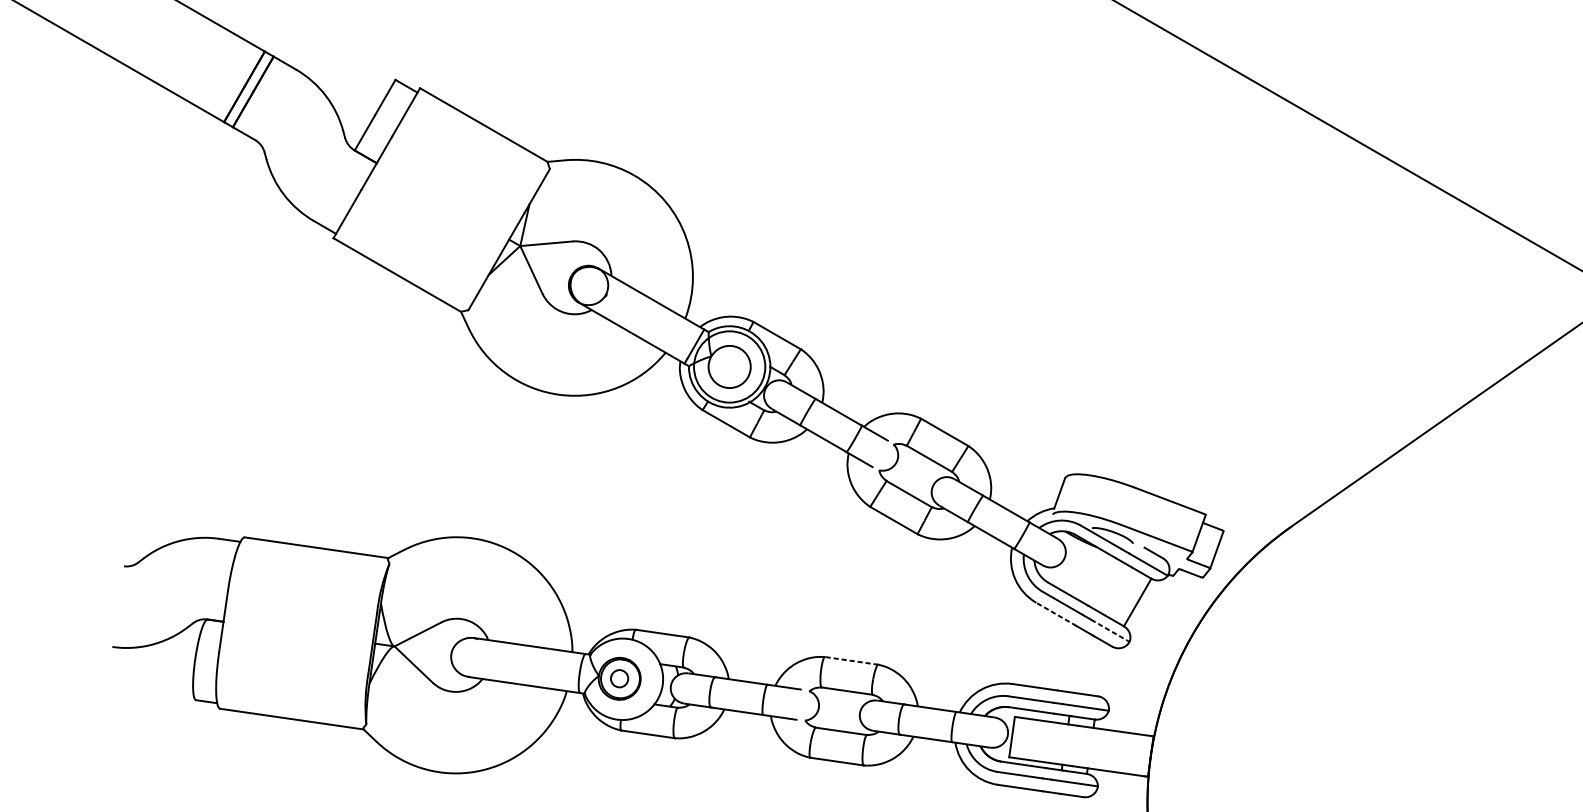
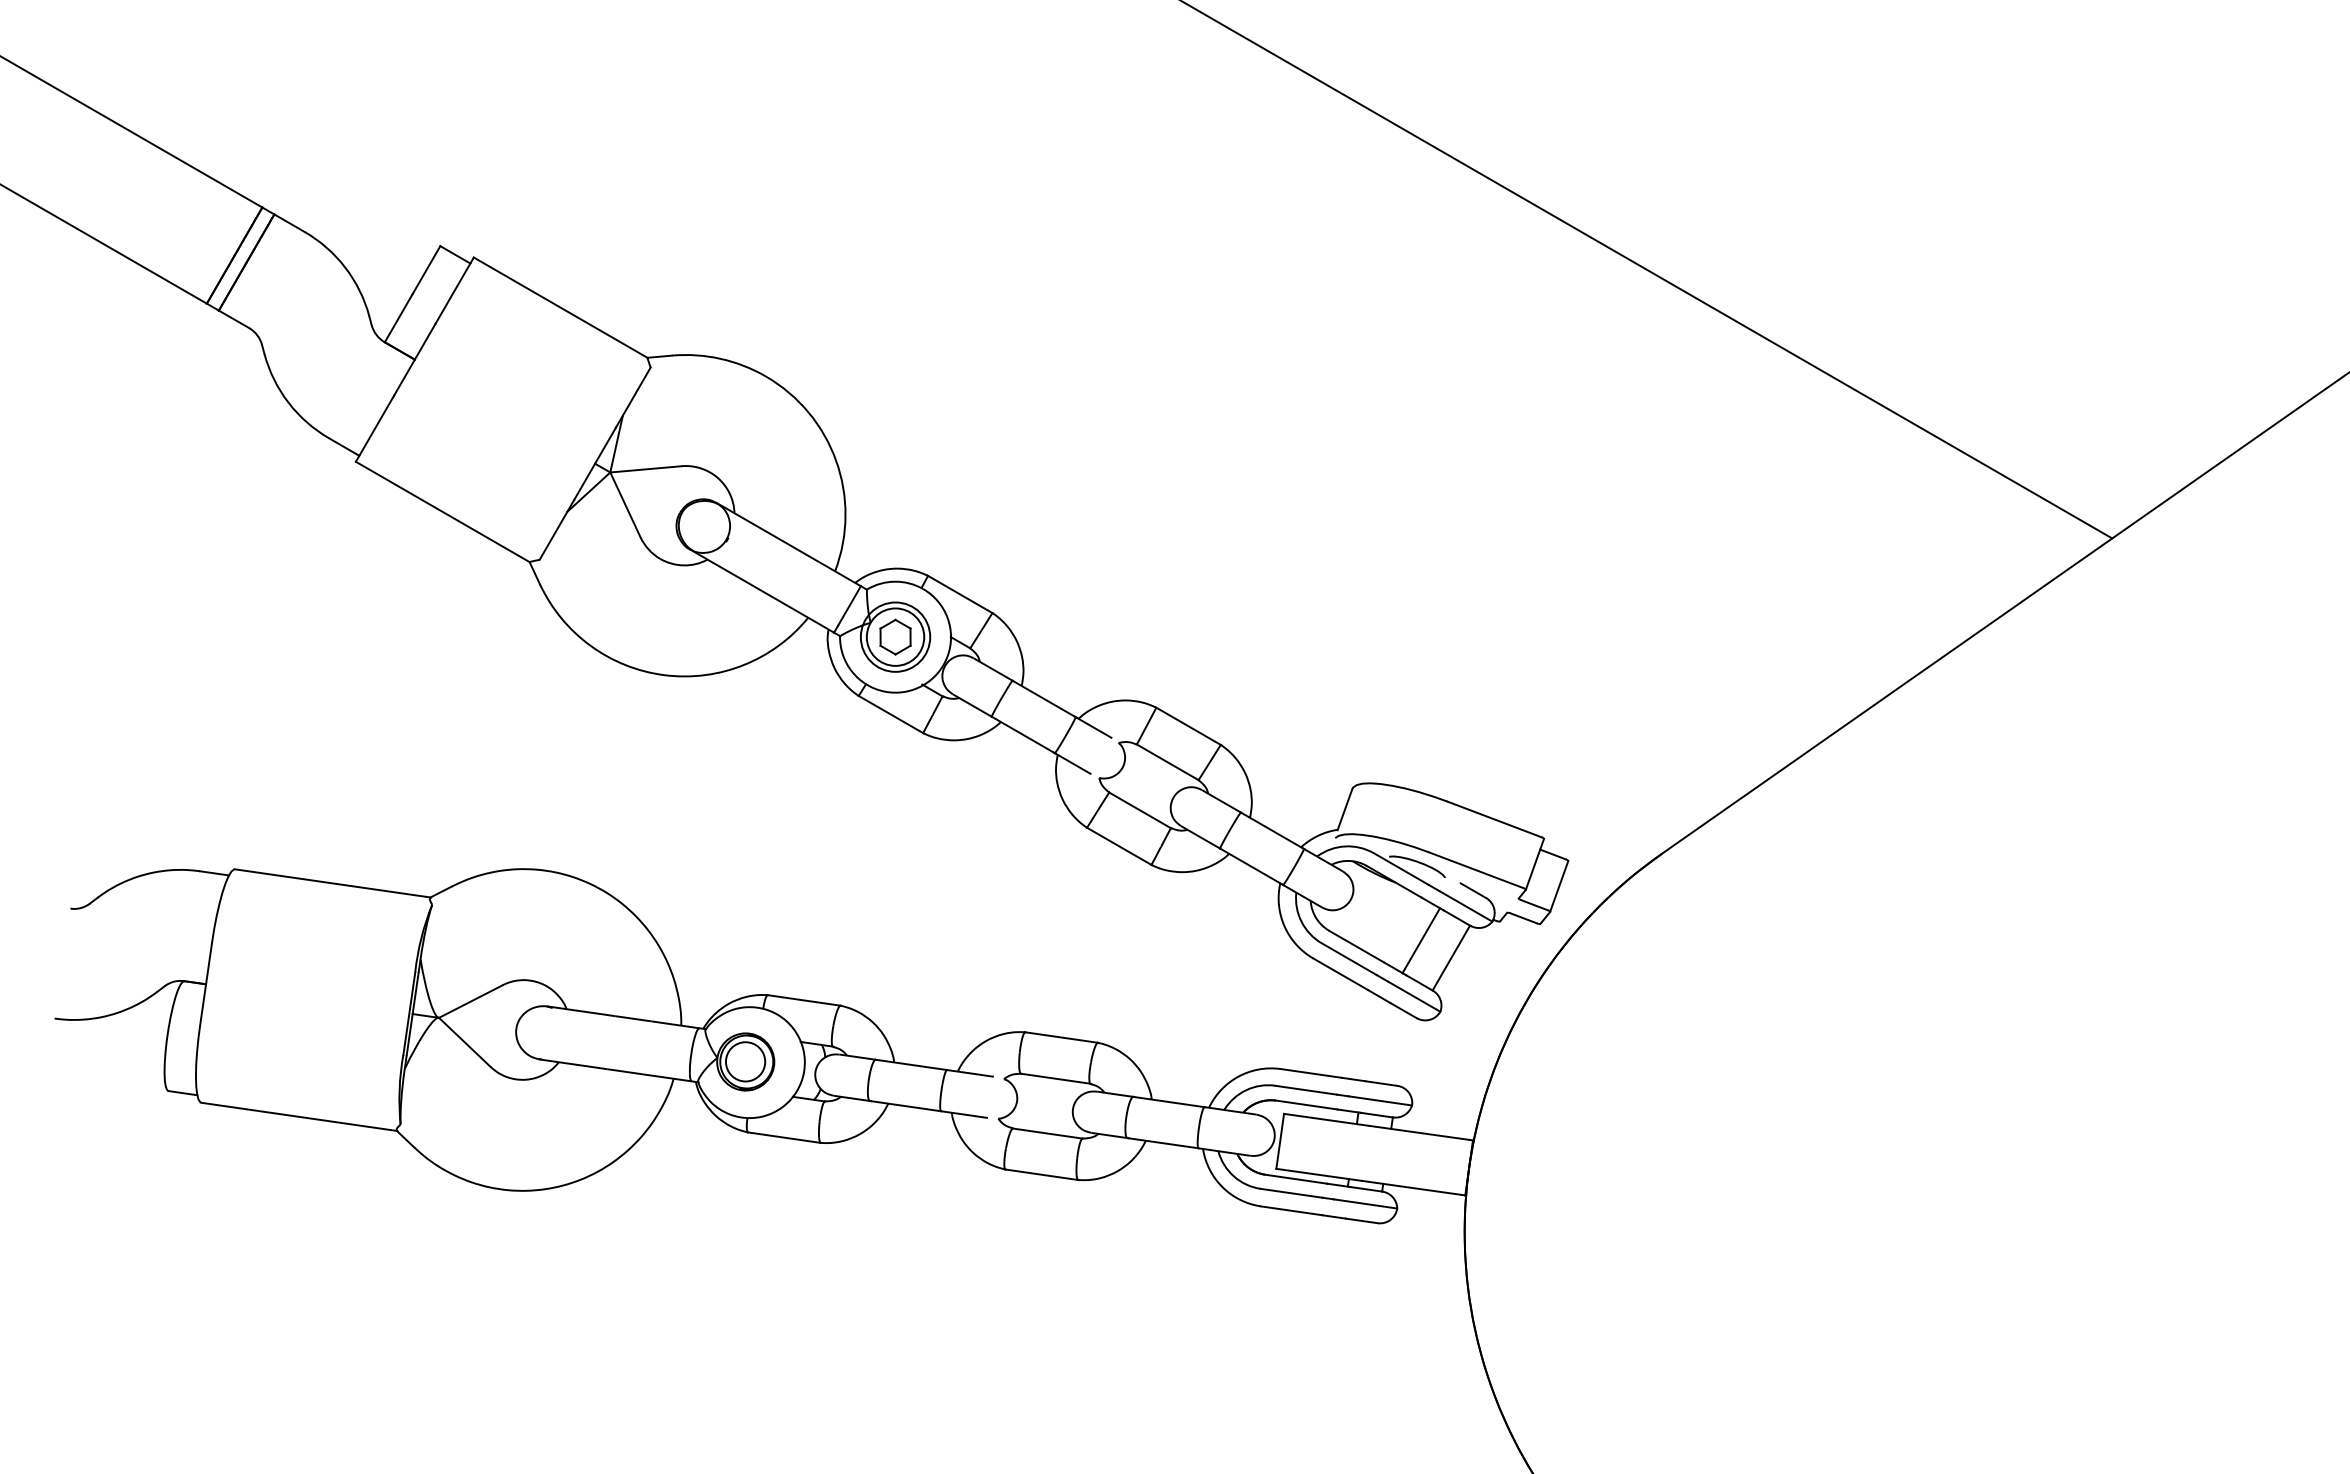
circle: (729, 366) -> (895, 636), size x0.71
part: (729, 366) -> (895, 636), added
line: (1115, 589) -> (1421, 940), added
line: (1056, 614) -> (1340, 974), dashed -> solid
line: (1110, 630) -> (1414, 996), dashed -> solid
line: (851, 660) -> (1061, 1037), dashed -> solid
circle: (619, 678) -> (745, 1061), size x1.67

